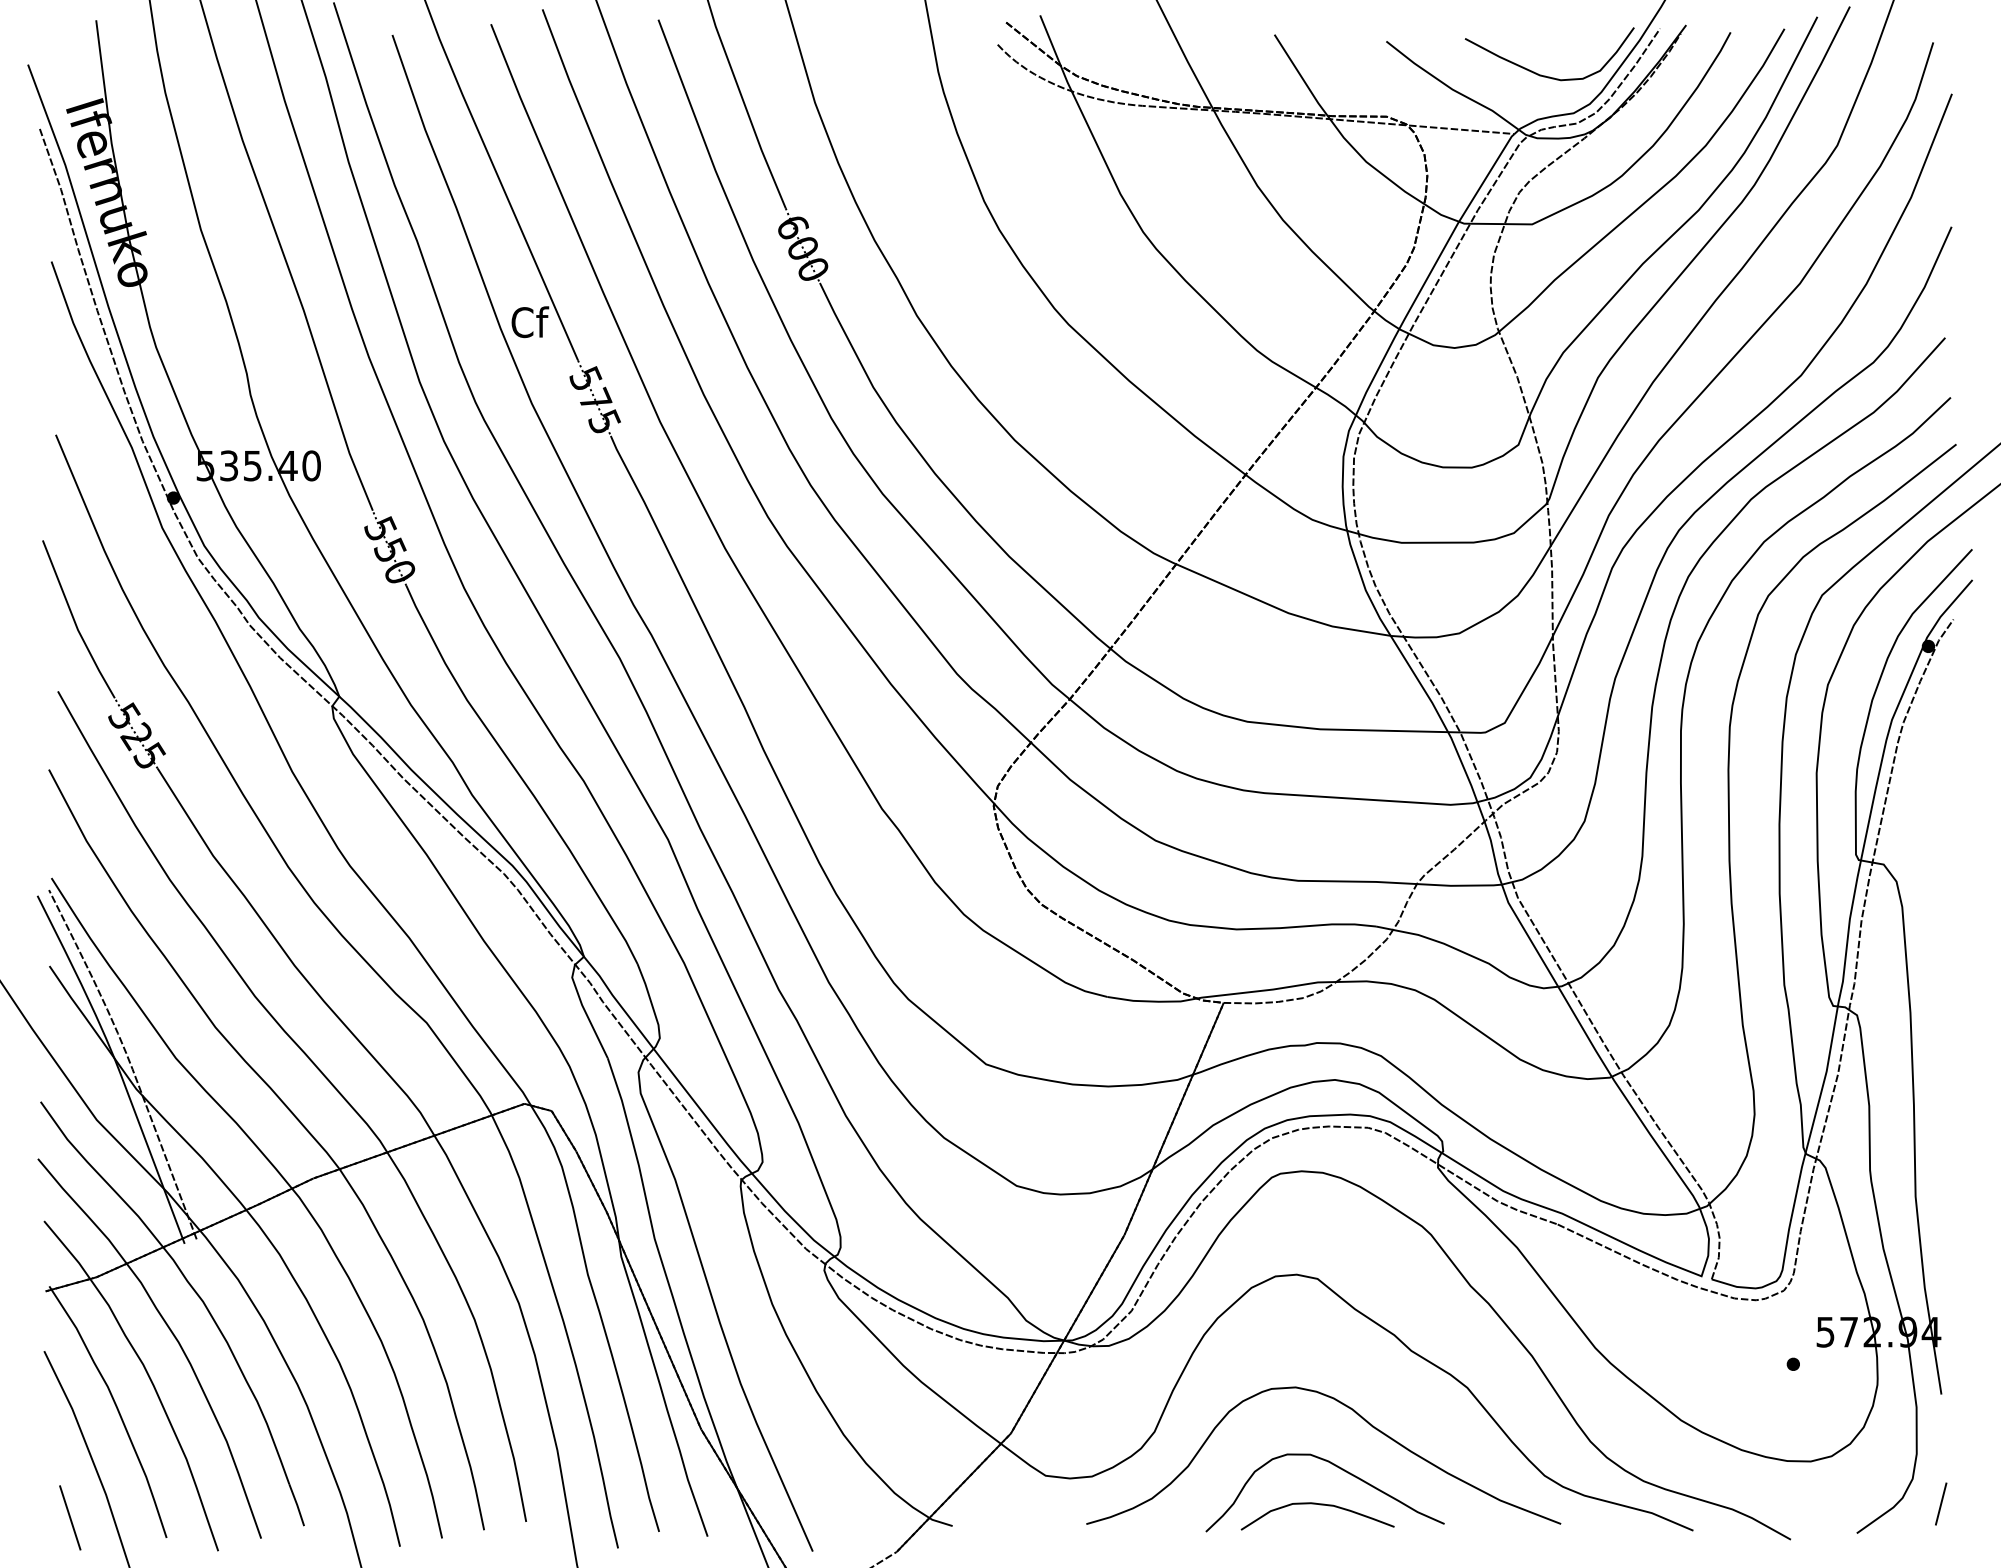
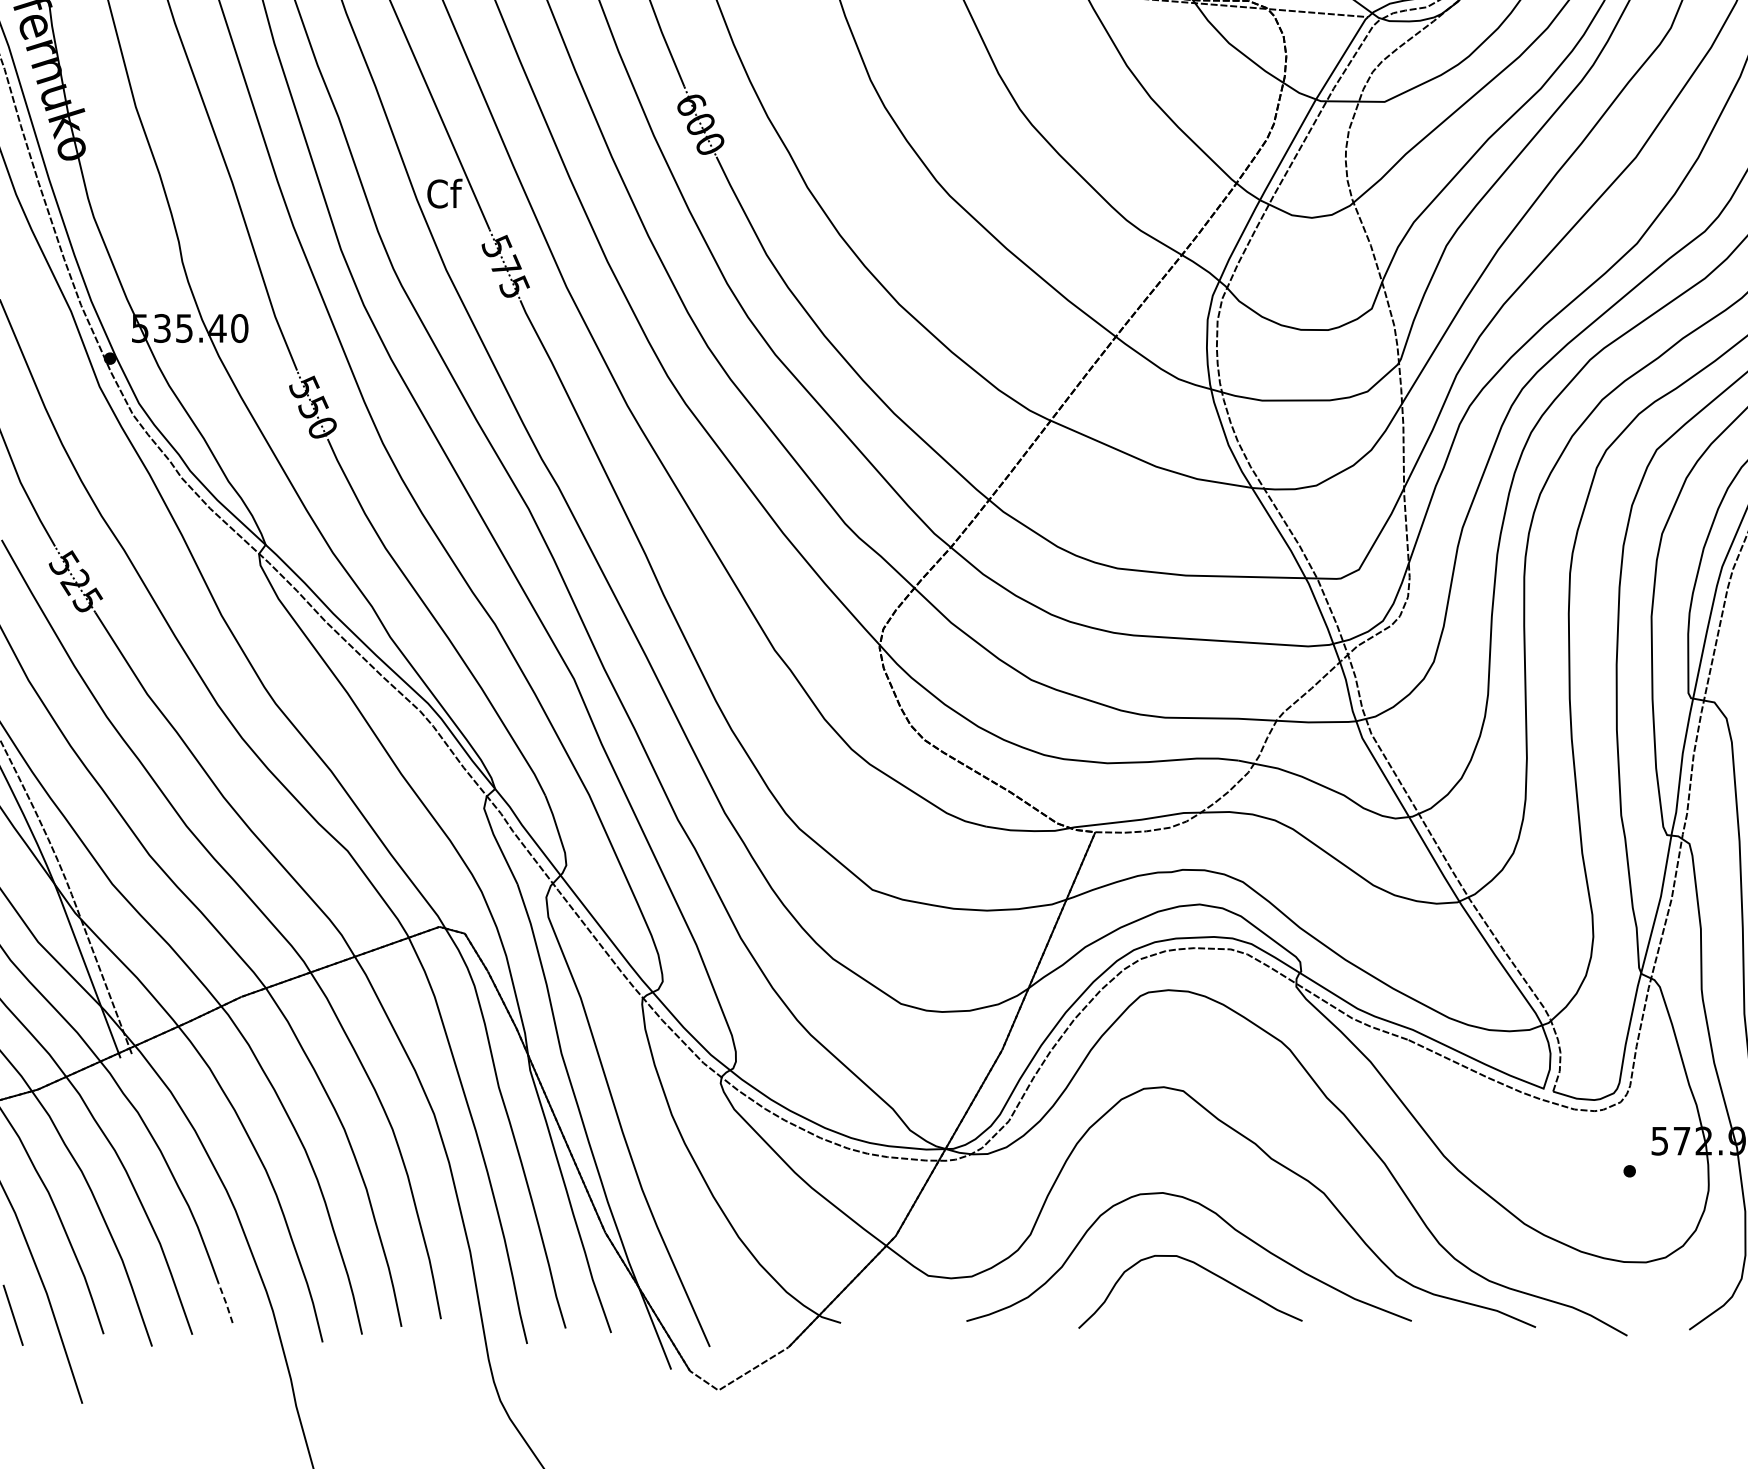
line: (297, 1505) -> (226, 1303), solid -> dashed
curve: (1319, 1505) -> (1185, 1303), removed

